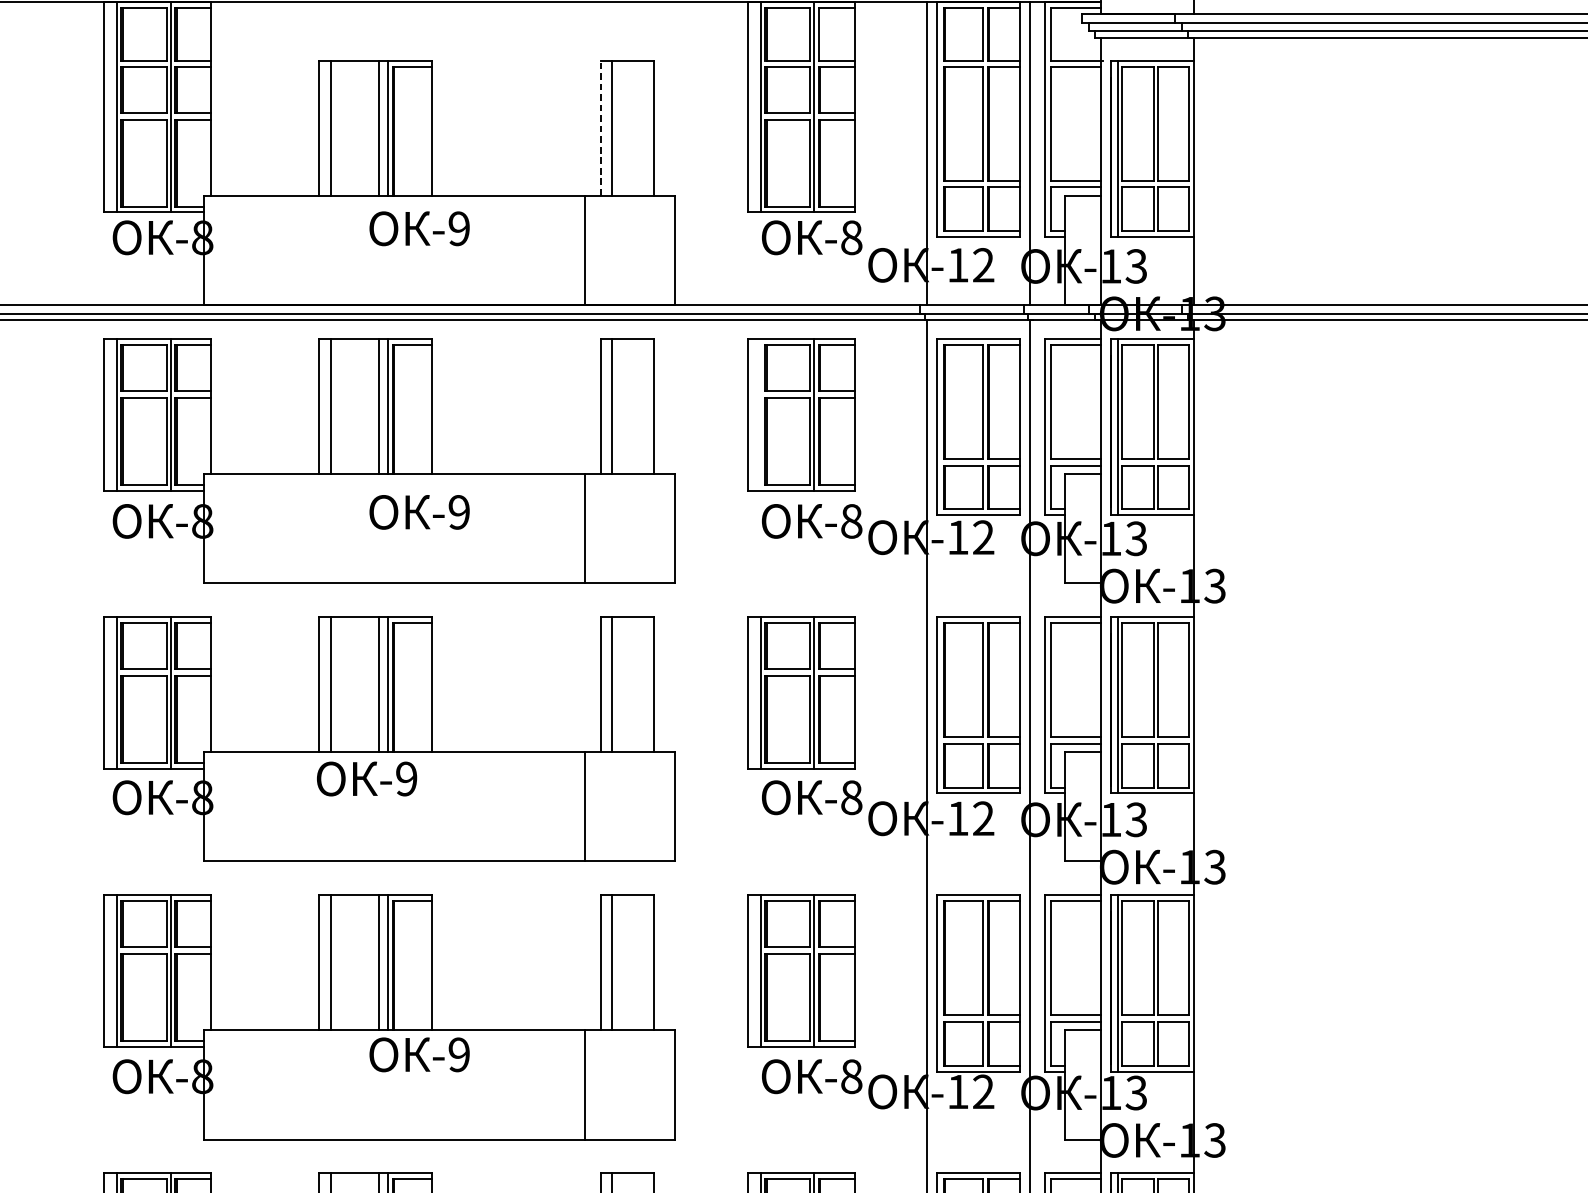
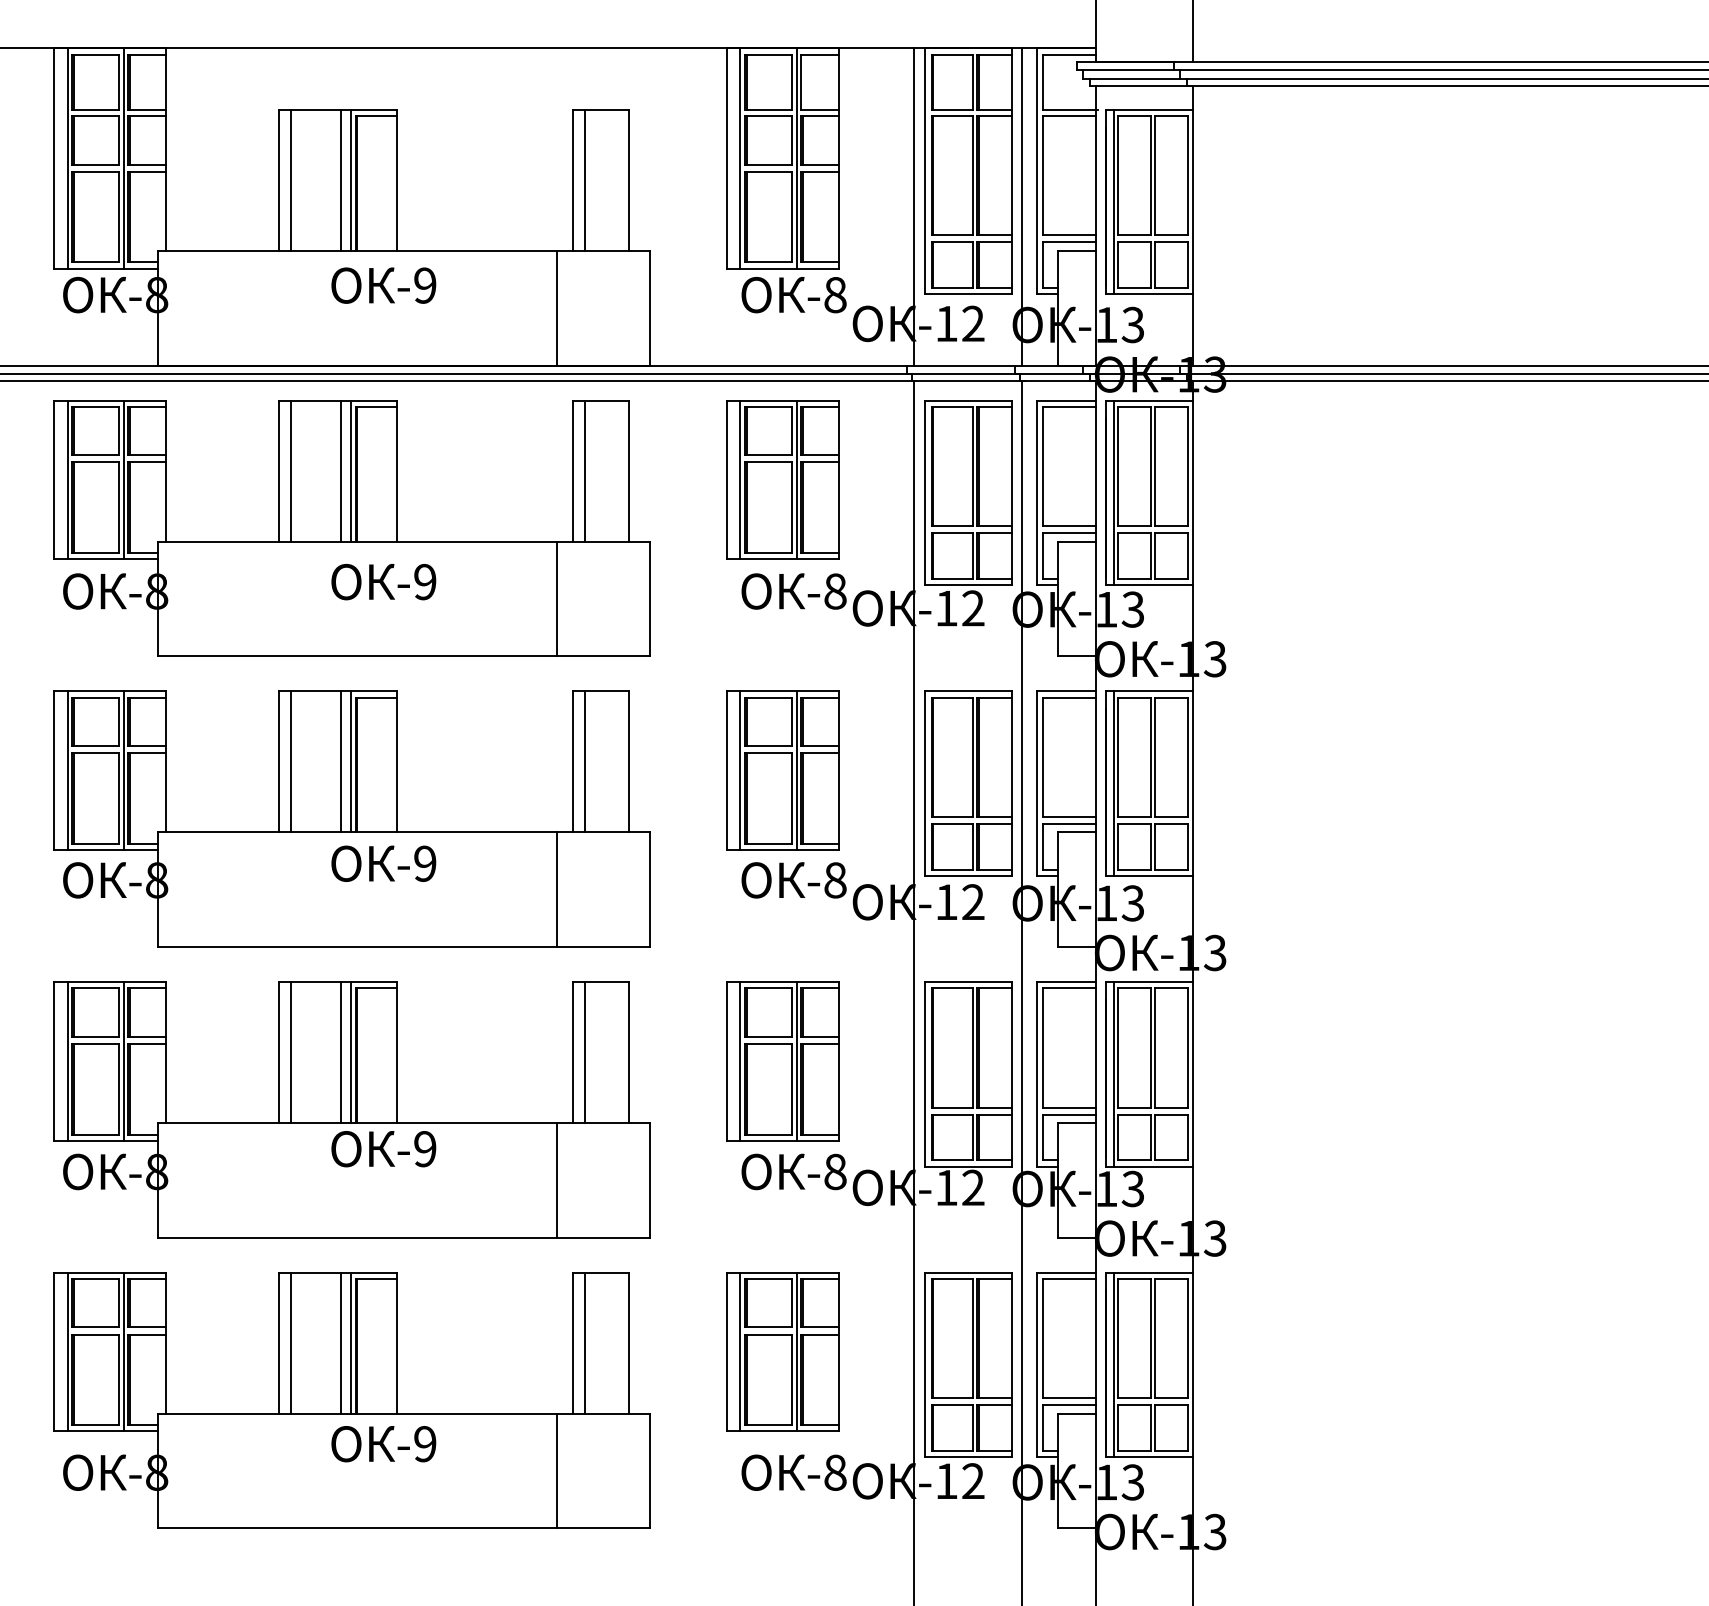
line: (600, 128) -> (572, 180), dashed -> solid
line: (760, 414) -> (740, 479), added
text: (366, 778) -> (383, 863), moved

